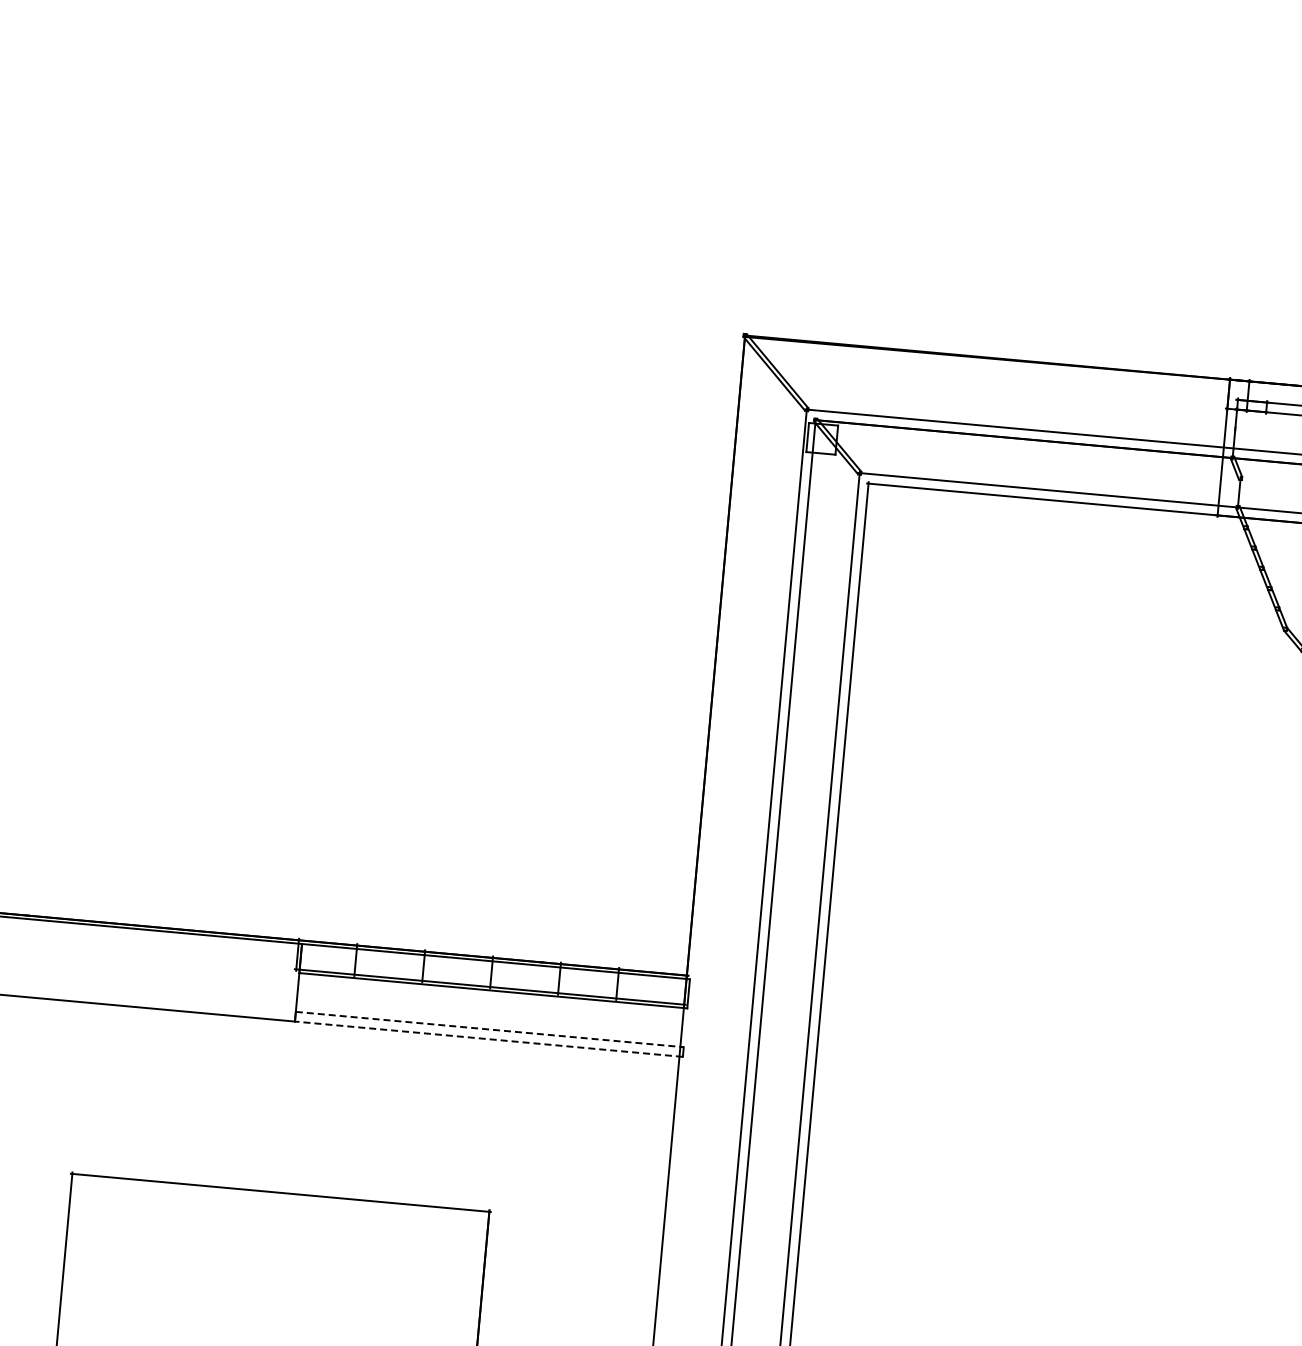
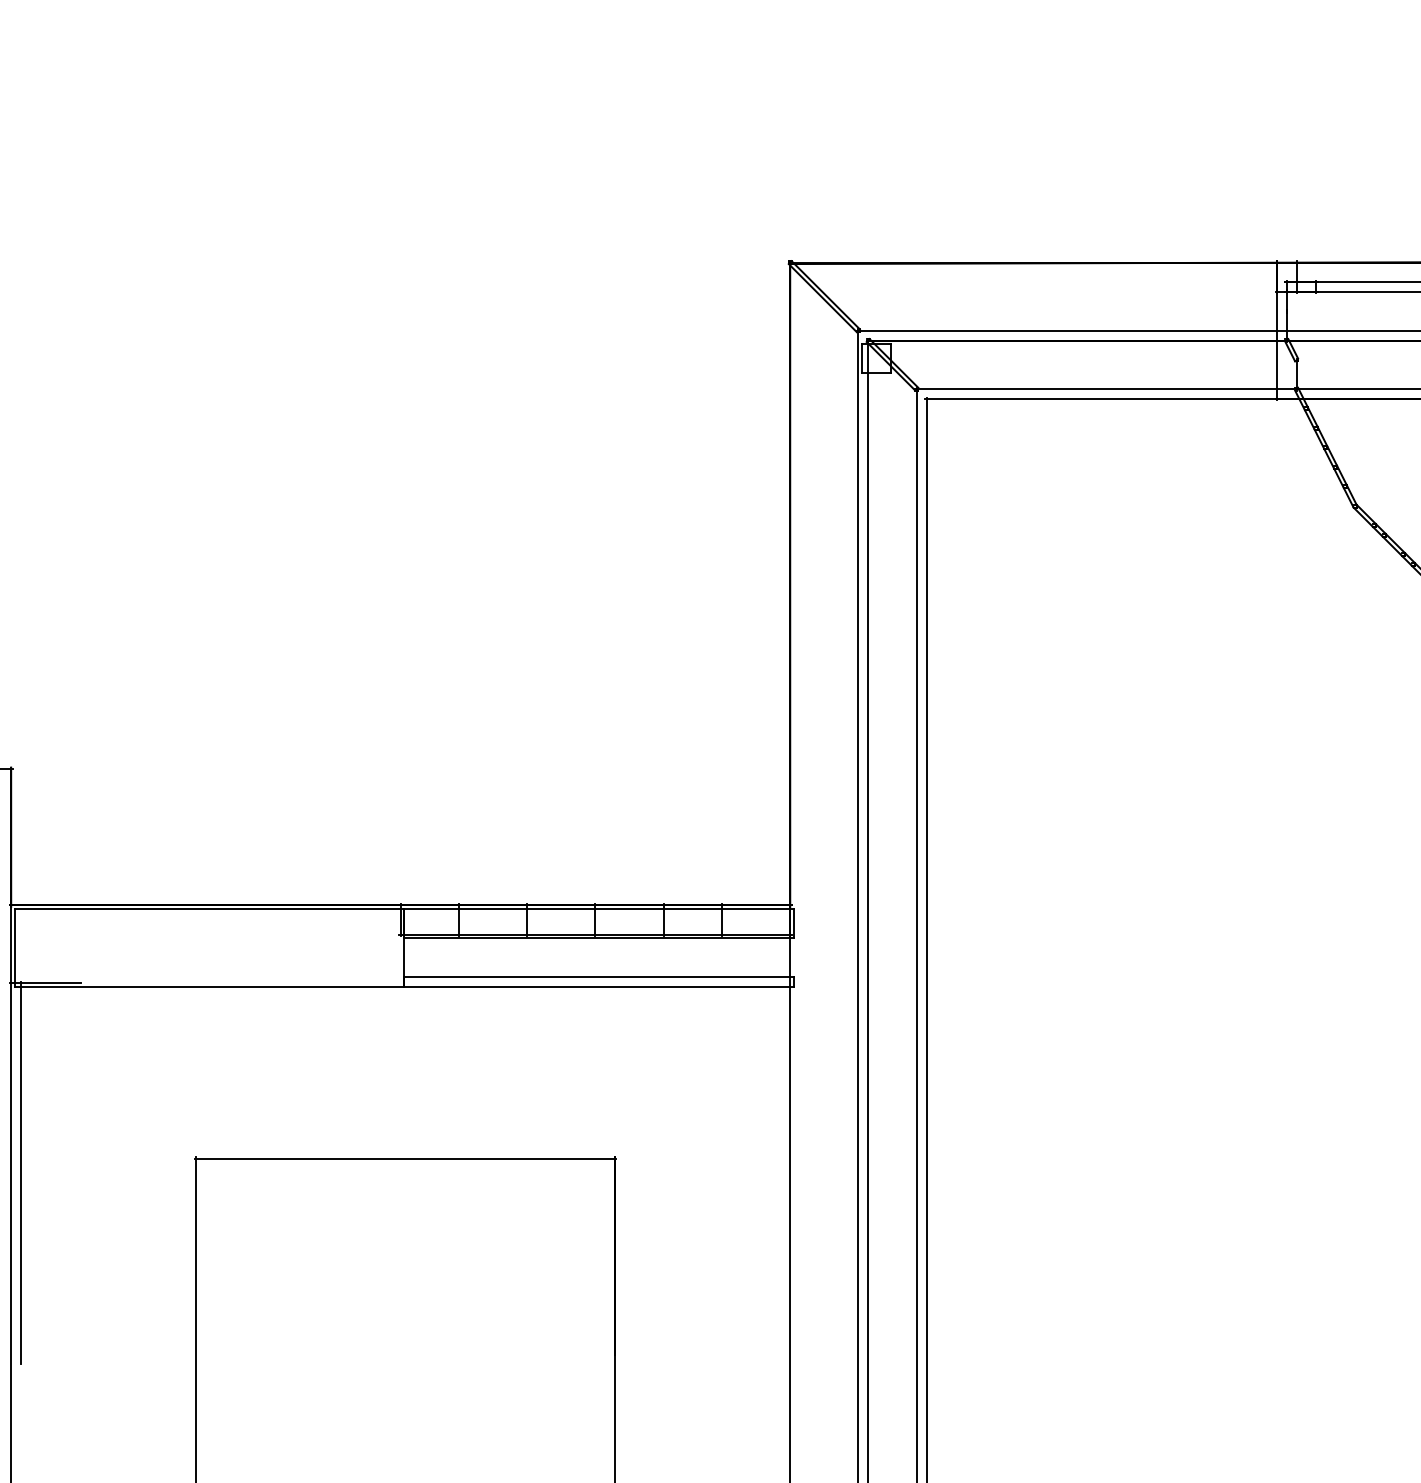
line: (489, 1029) -> (598, 976), dashed -> solid
line: (488, 1039) -> (598, 986), dashed -> solid

